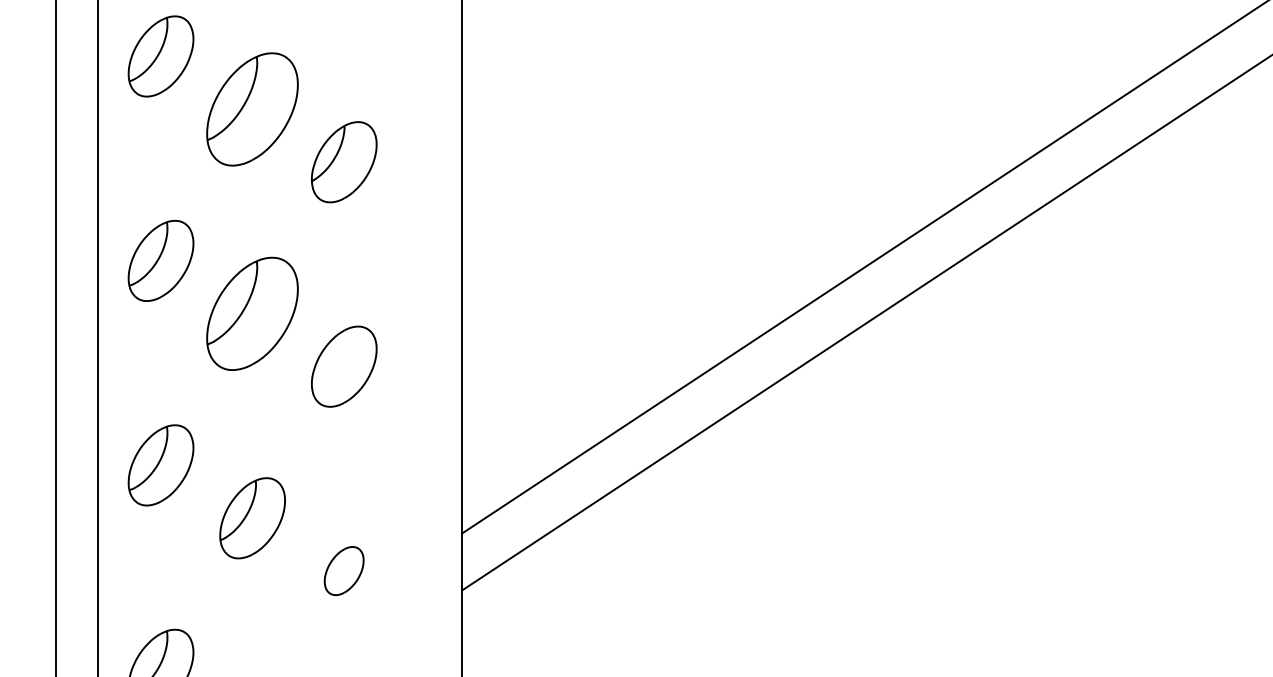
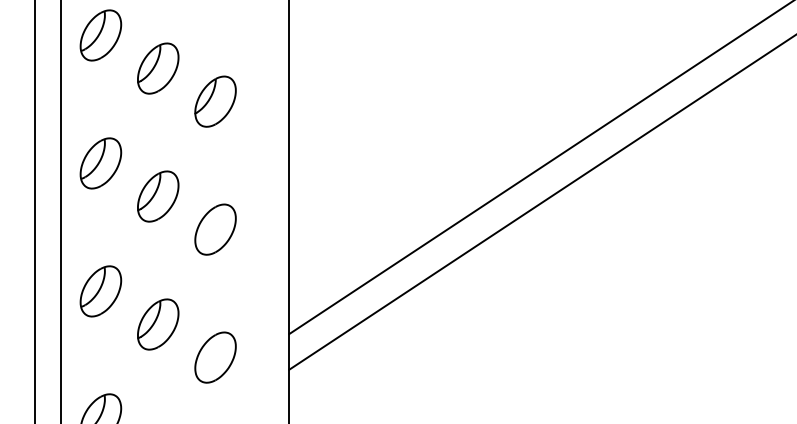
part: (253, 109) -> (158, 68), size x0.71
part: (253, 313) -> (158, 196), size x0.71
part: (344, 570) -> (215, 357), size x1.67

